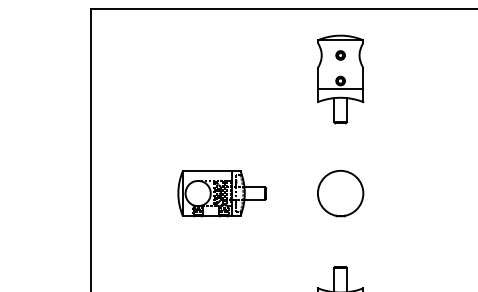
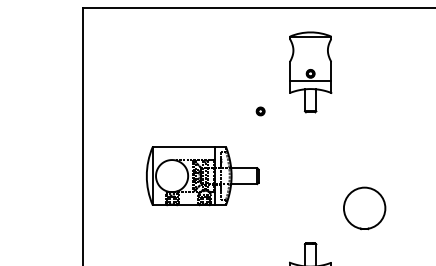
part: (340, 55) -> (260, 111), moved
part: (221, 193) -> (202, 176), size x1.4
part: (340, 193) -> (364, 208), moved

